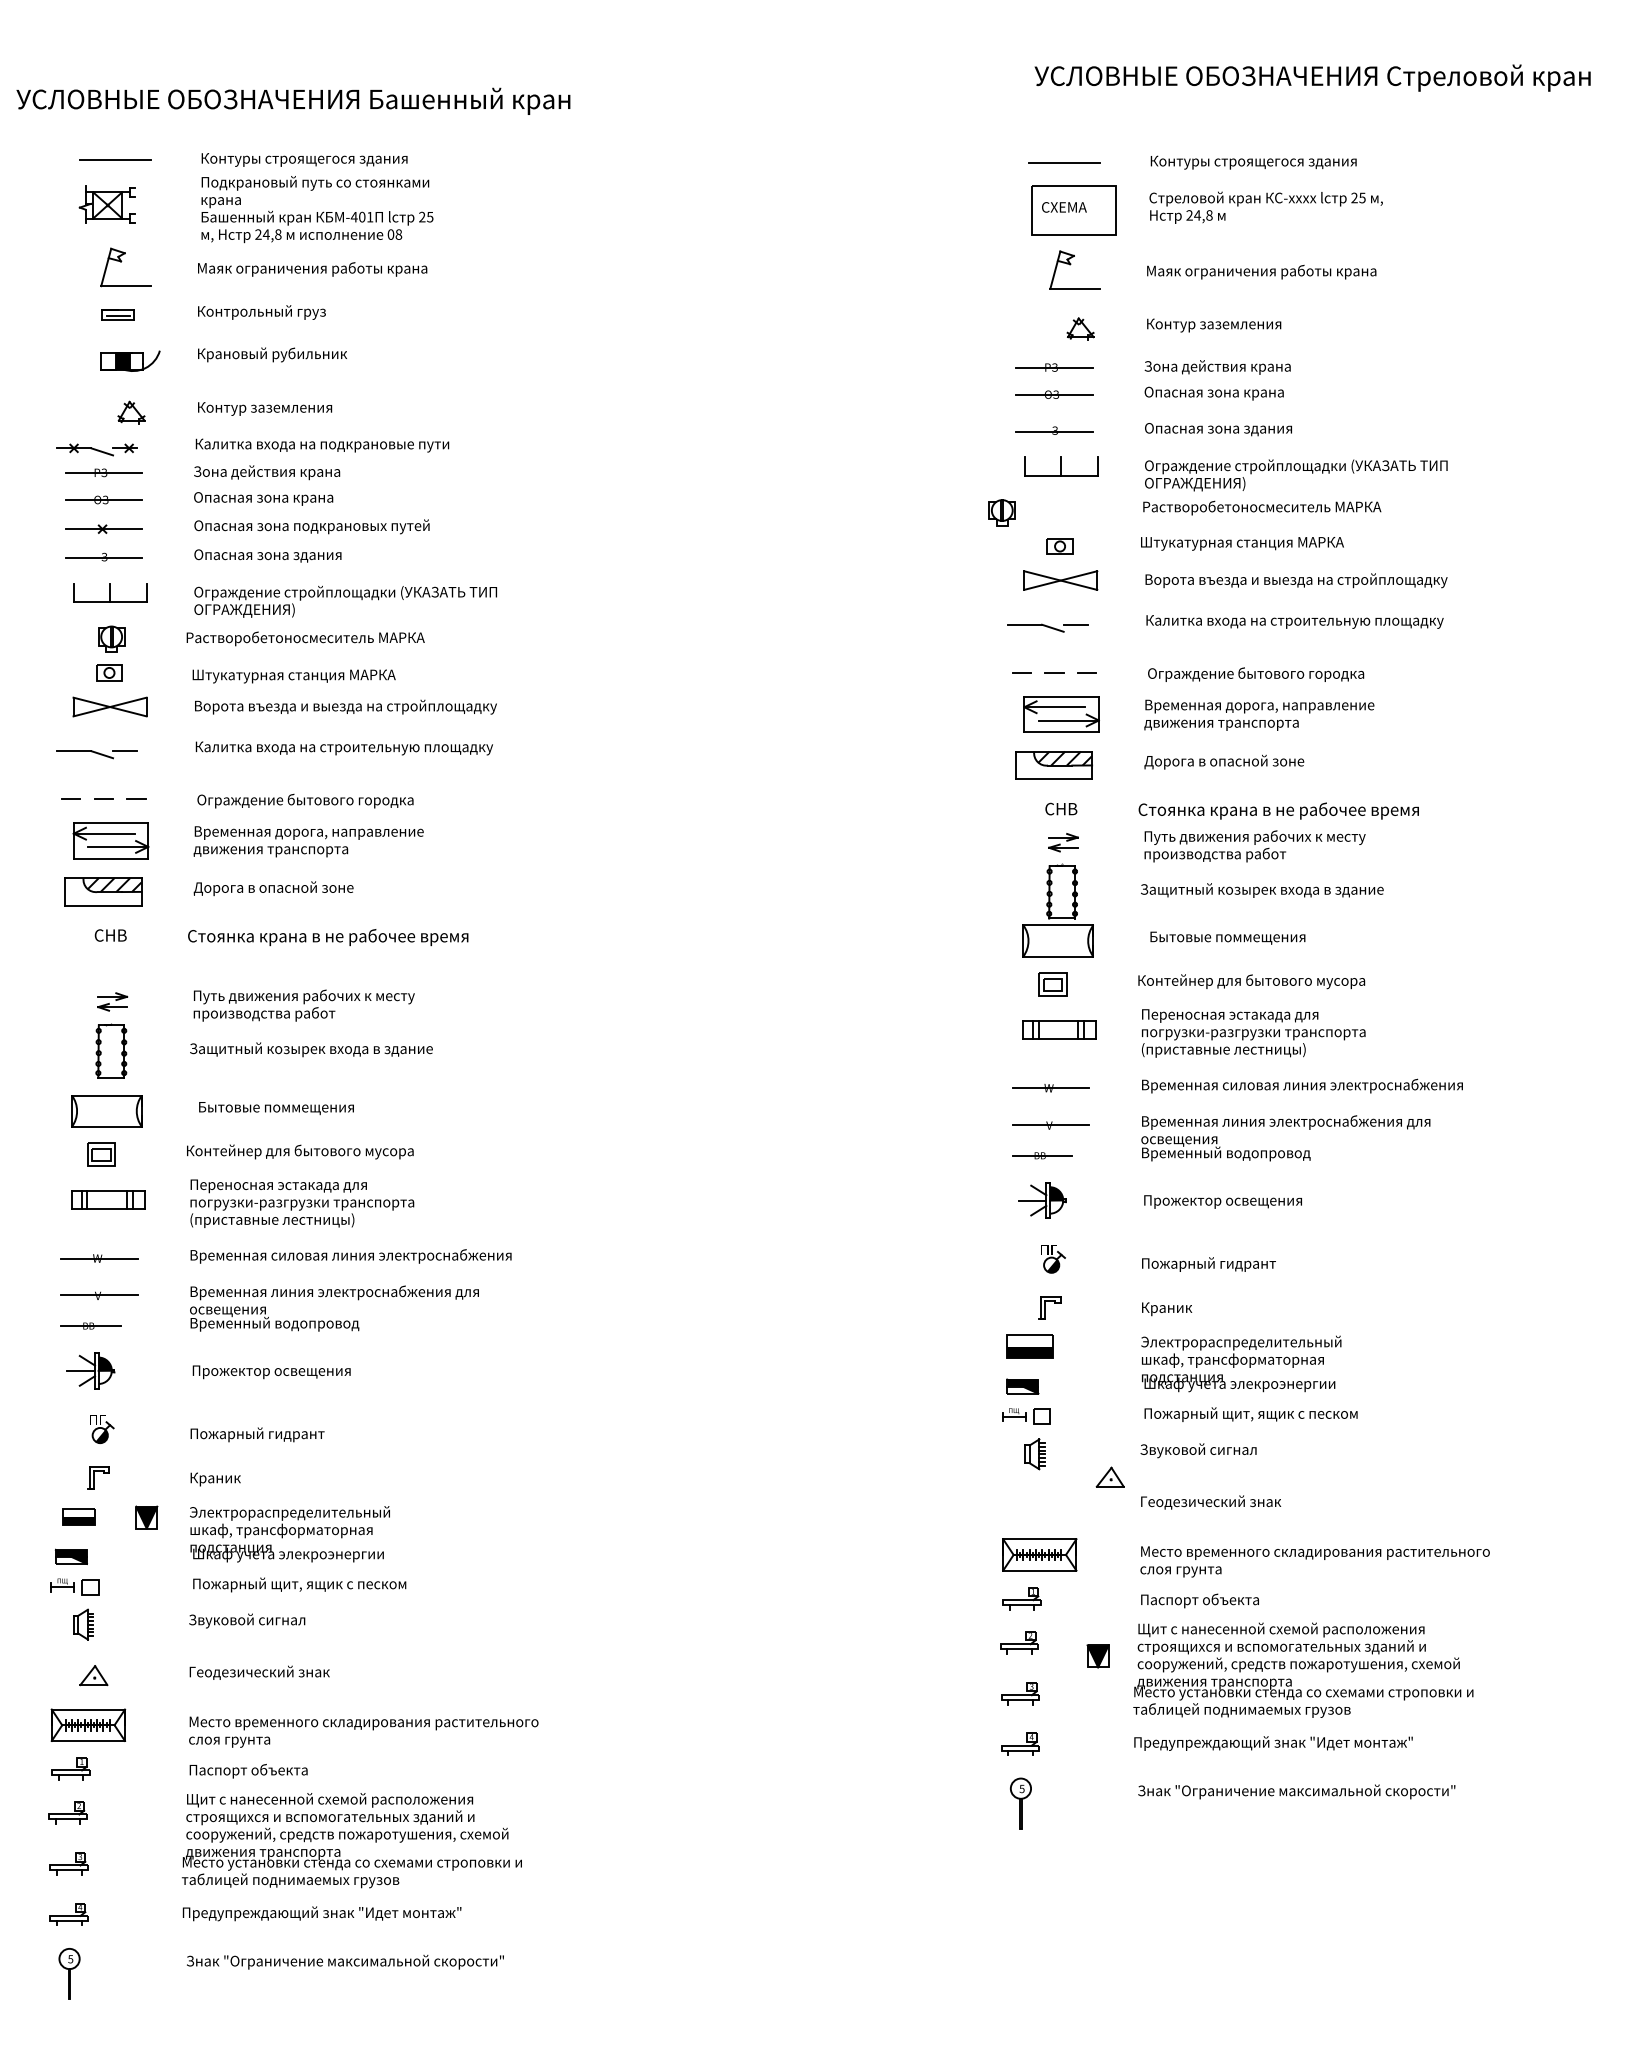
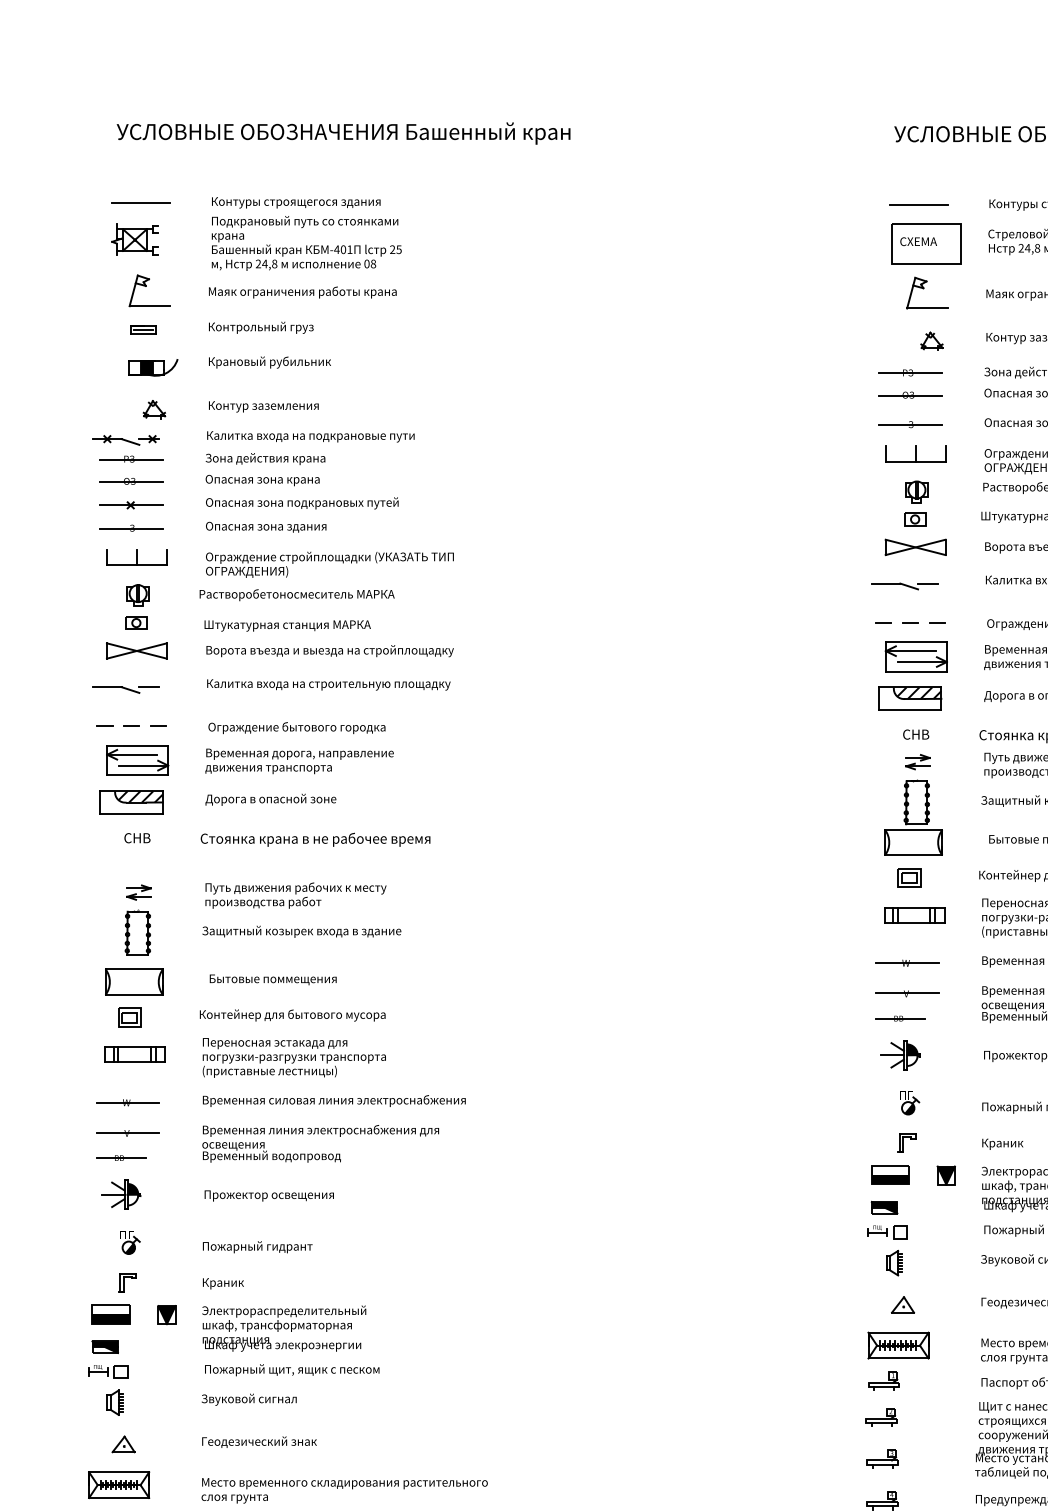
text: (293, 100) -> (343, 132), moved
part: (1001, 512) -> (916, 491), moved
part: (1109, 1476) -> (902, 1304), moved
part: (78, 1516) -> (111, 1314), size x1.43
part: (1097, 1656) -> (945, 1175), moved

